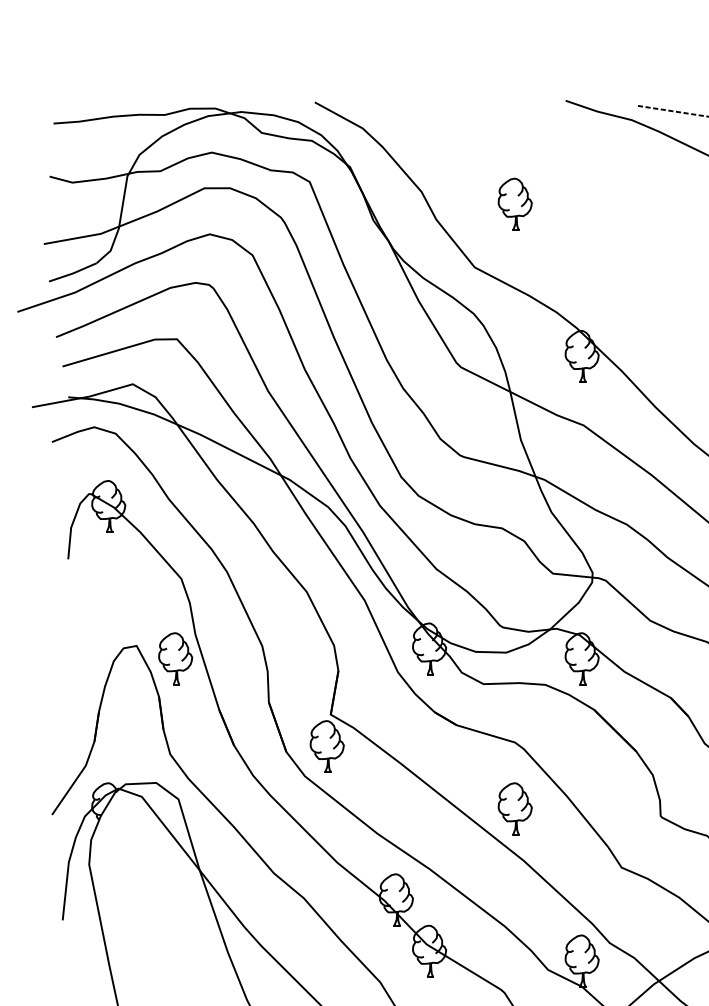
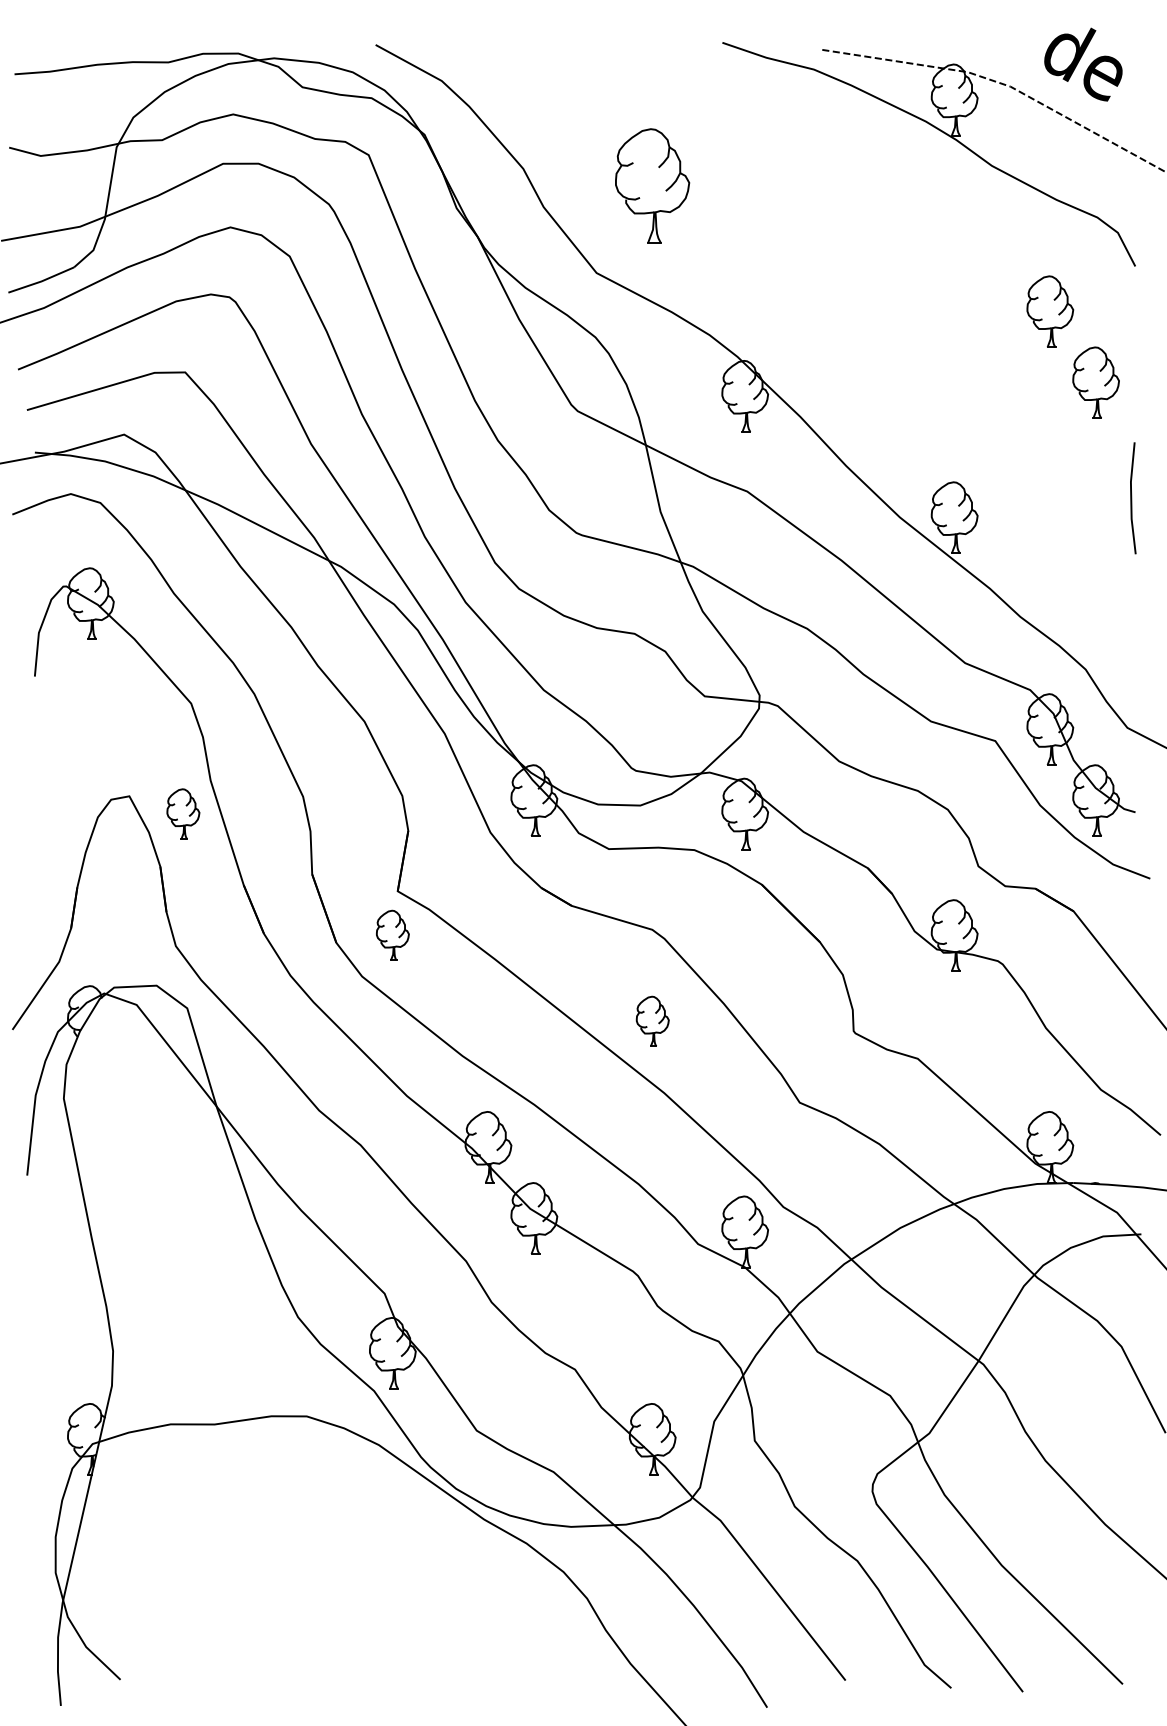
part: (515, 204) -> (652, 185), size x1.6
part: (175, 658) -> (183, 813), size x0.7
part: (326, 746) -> (392, 935), size x0.7
part: (515, 808) -> (652, 1021), size x0.7

